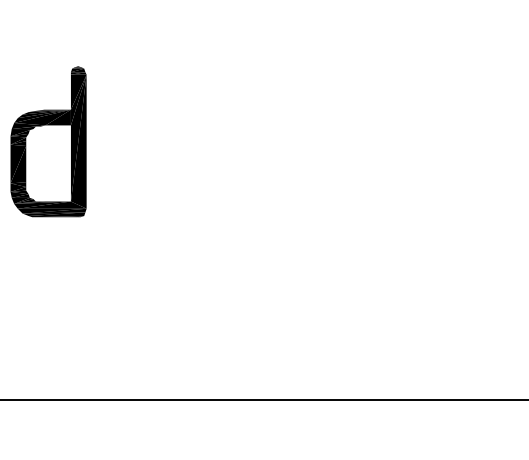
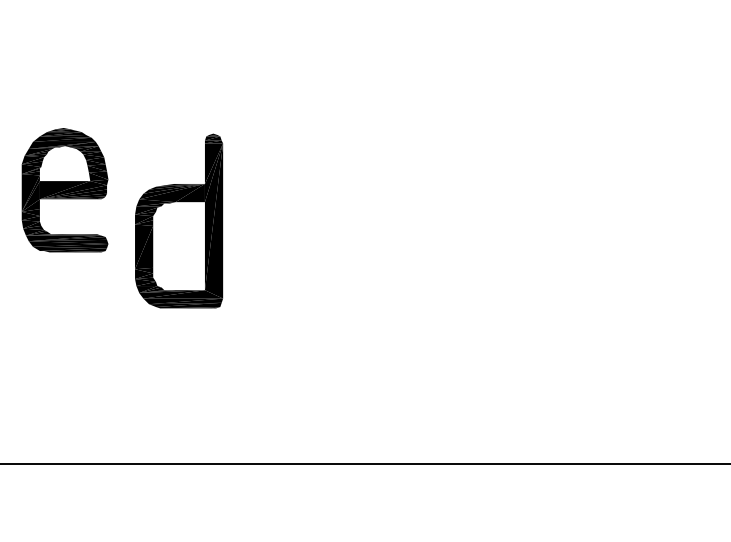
part: (48, 141) -> (179, 220), moved

